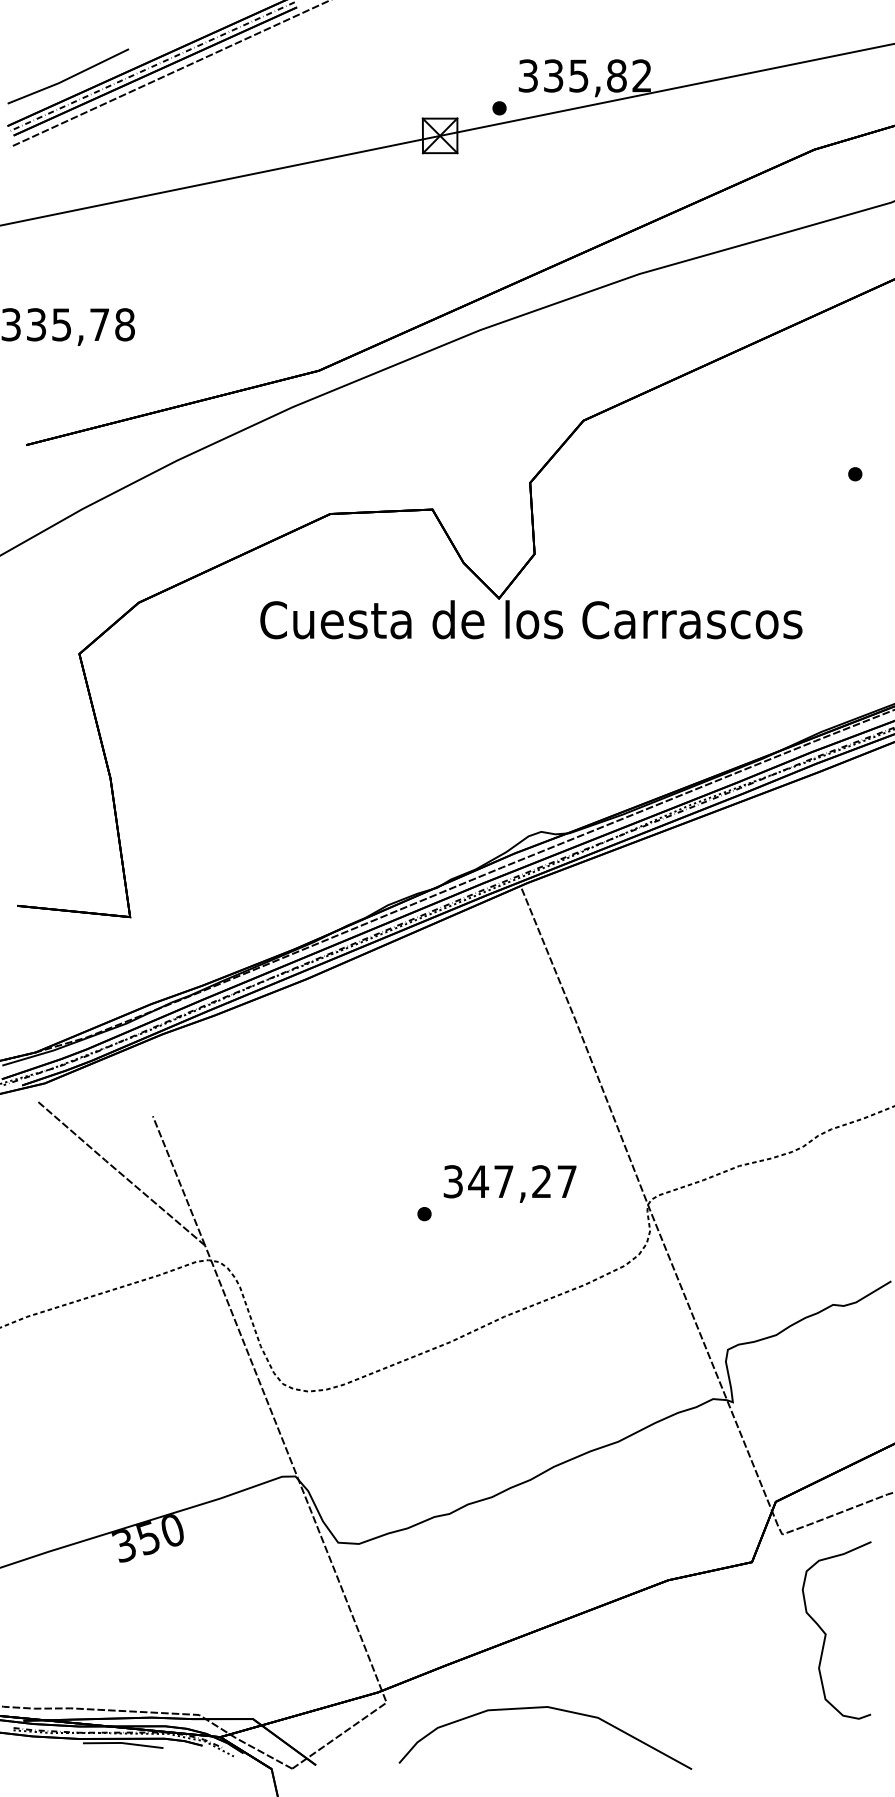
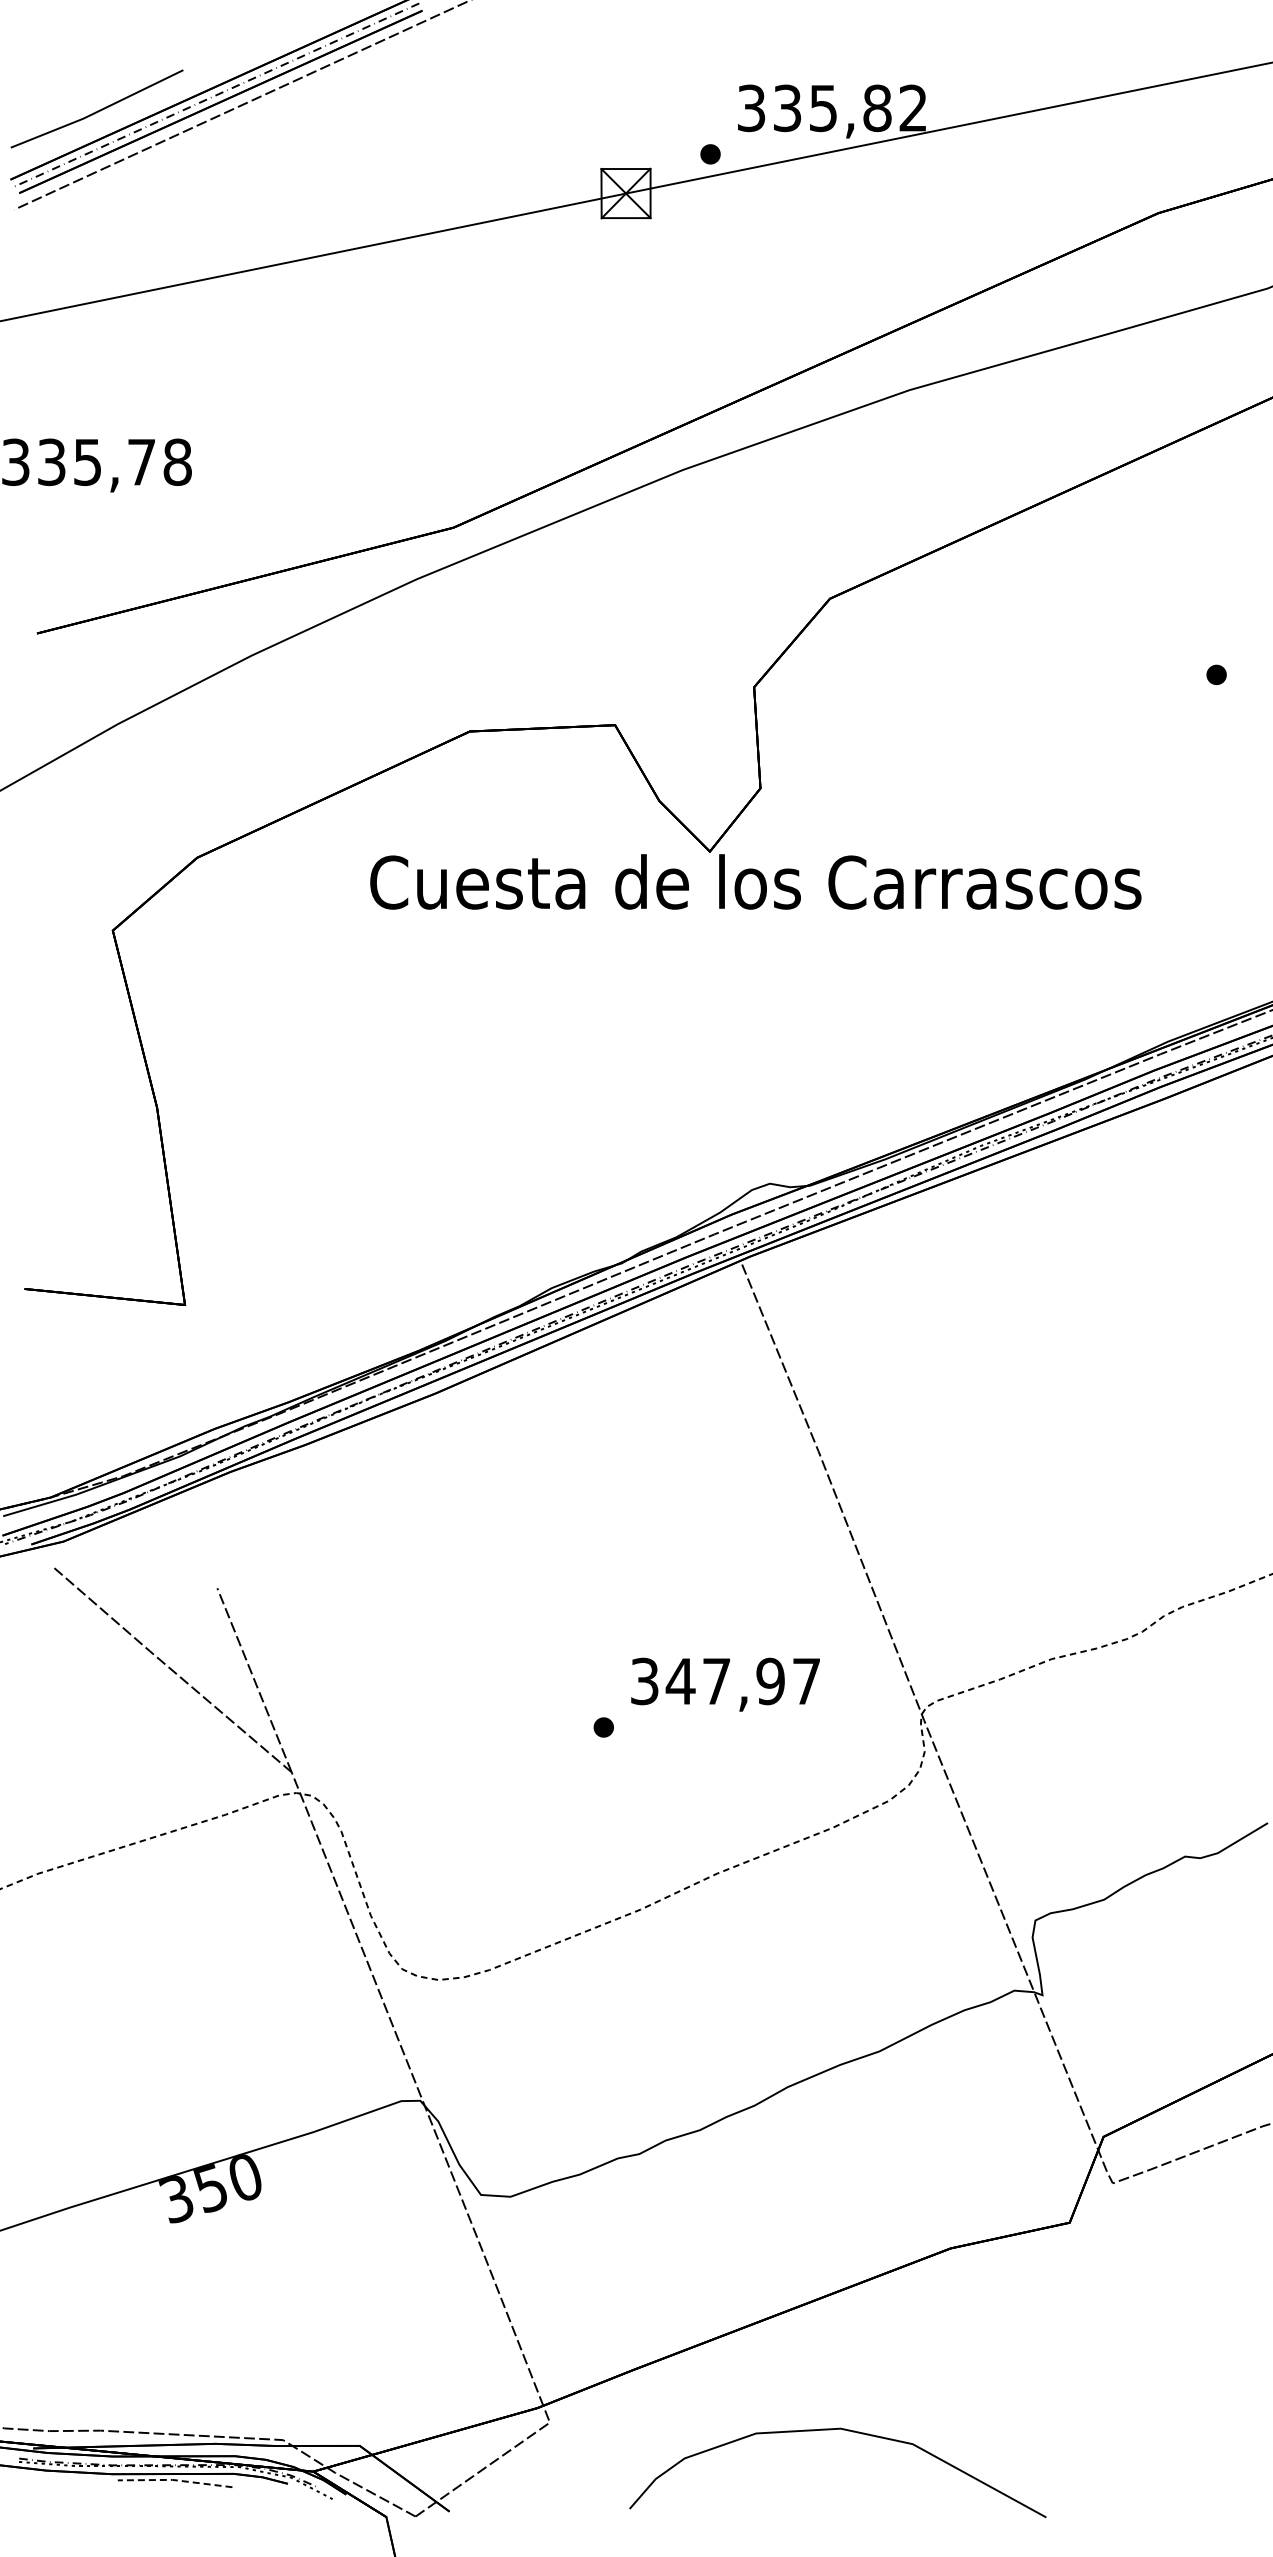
text: (541, 1181) -> (770, 1681), 347,27 -> 347,97
curve: (826, 1633) -> (1175, 2324), removed
curve: (541, 1708) -> (832, 2430), moved
line: (122, 1743) -> (174, 2480), solid -> dashed

